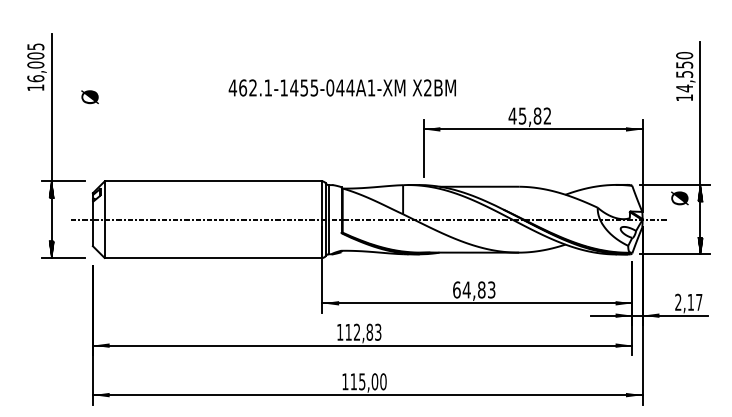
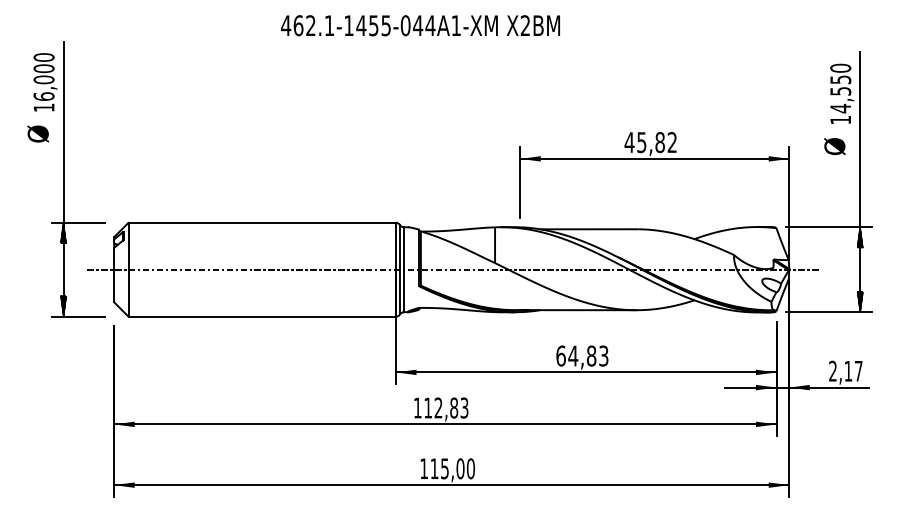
text: (35, 46) -> (43, 57), 16,005 -> 16,000
text: (341, 87) -> (419, 25), moved
text: (89, 97) -> (37, 134), moved
text: (679, 198) -> (834, 146), moved

